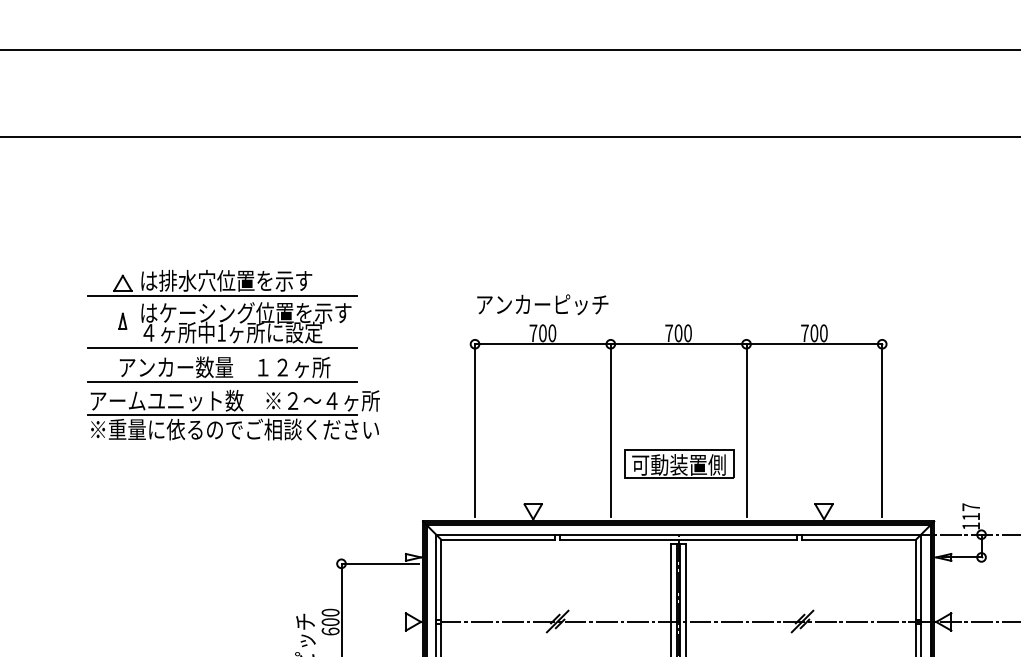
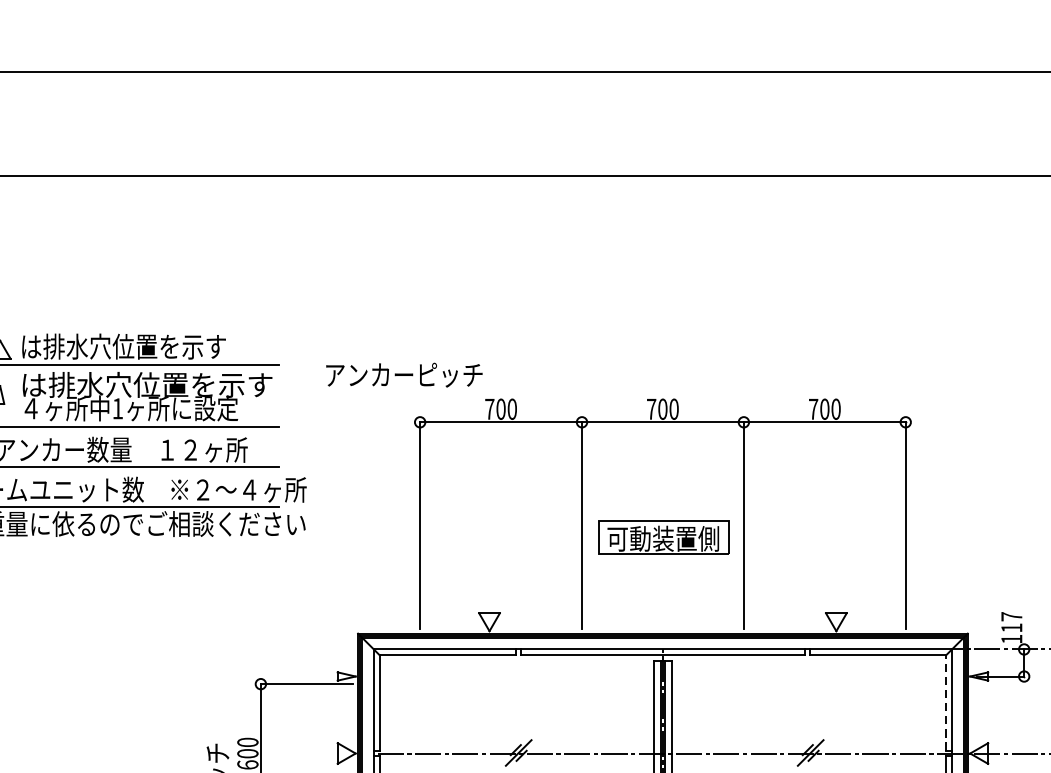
text: (542, 304) -> (403, 374), moved
text: (246, 312) -> (147, 384), はケーシング位置を示す -> は排水穴位置を示す
part: (679, 463) -> (663, 537), moved
line: (916, 579) -> (946, 702), solid -> dashed

